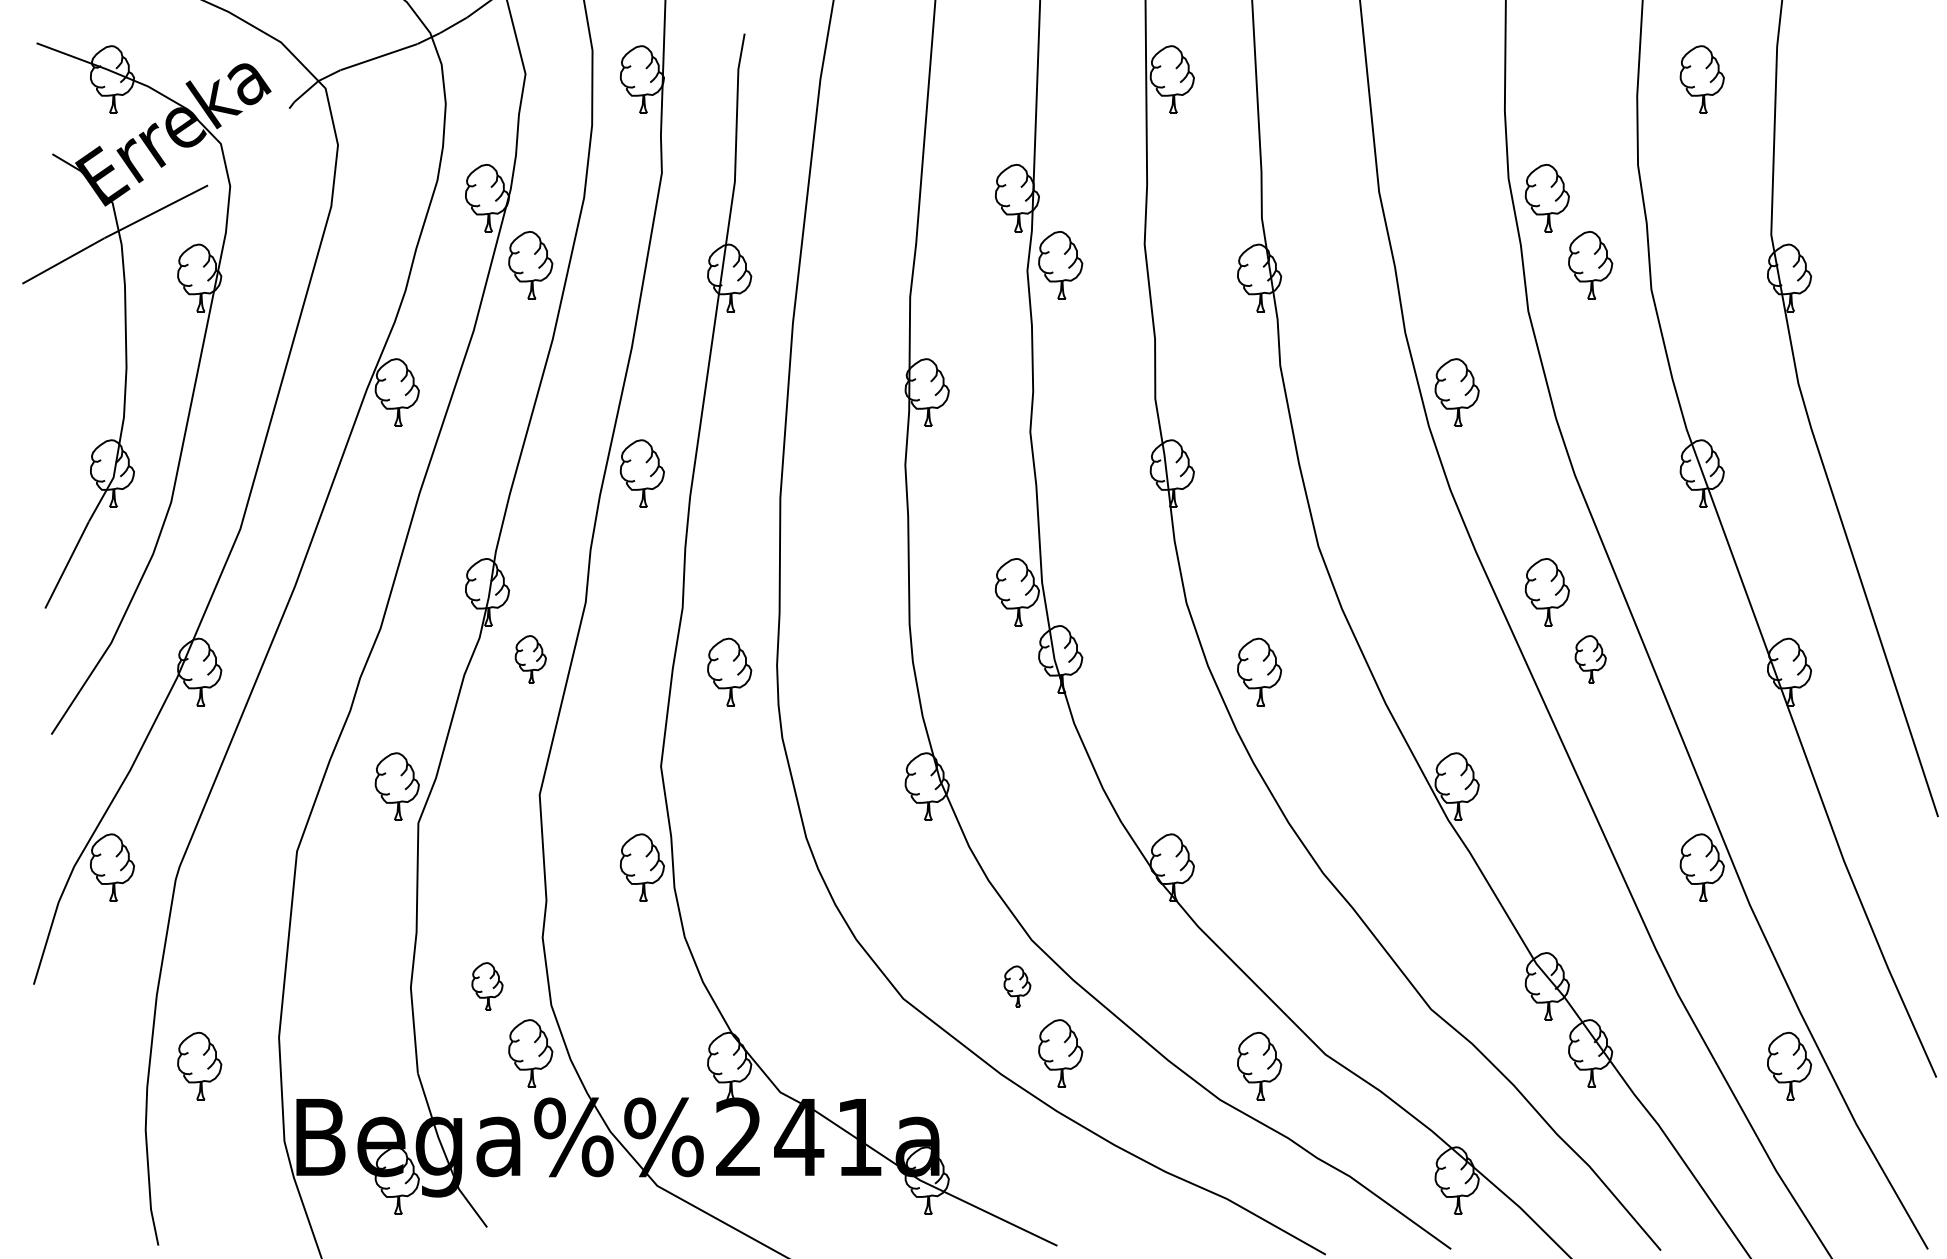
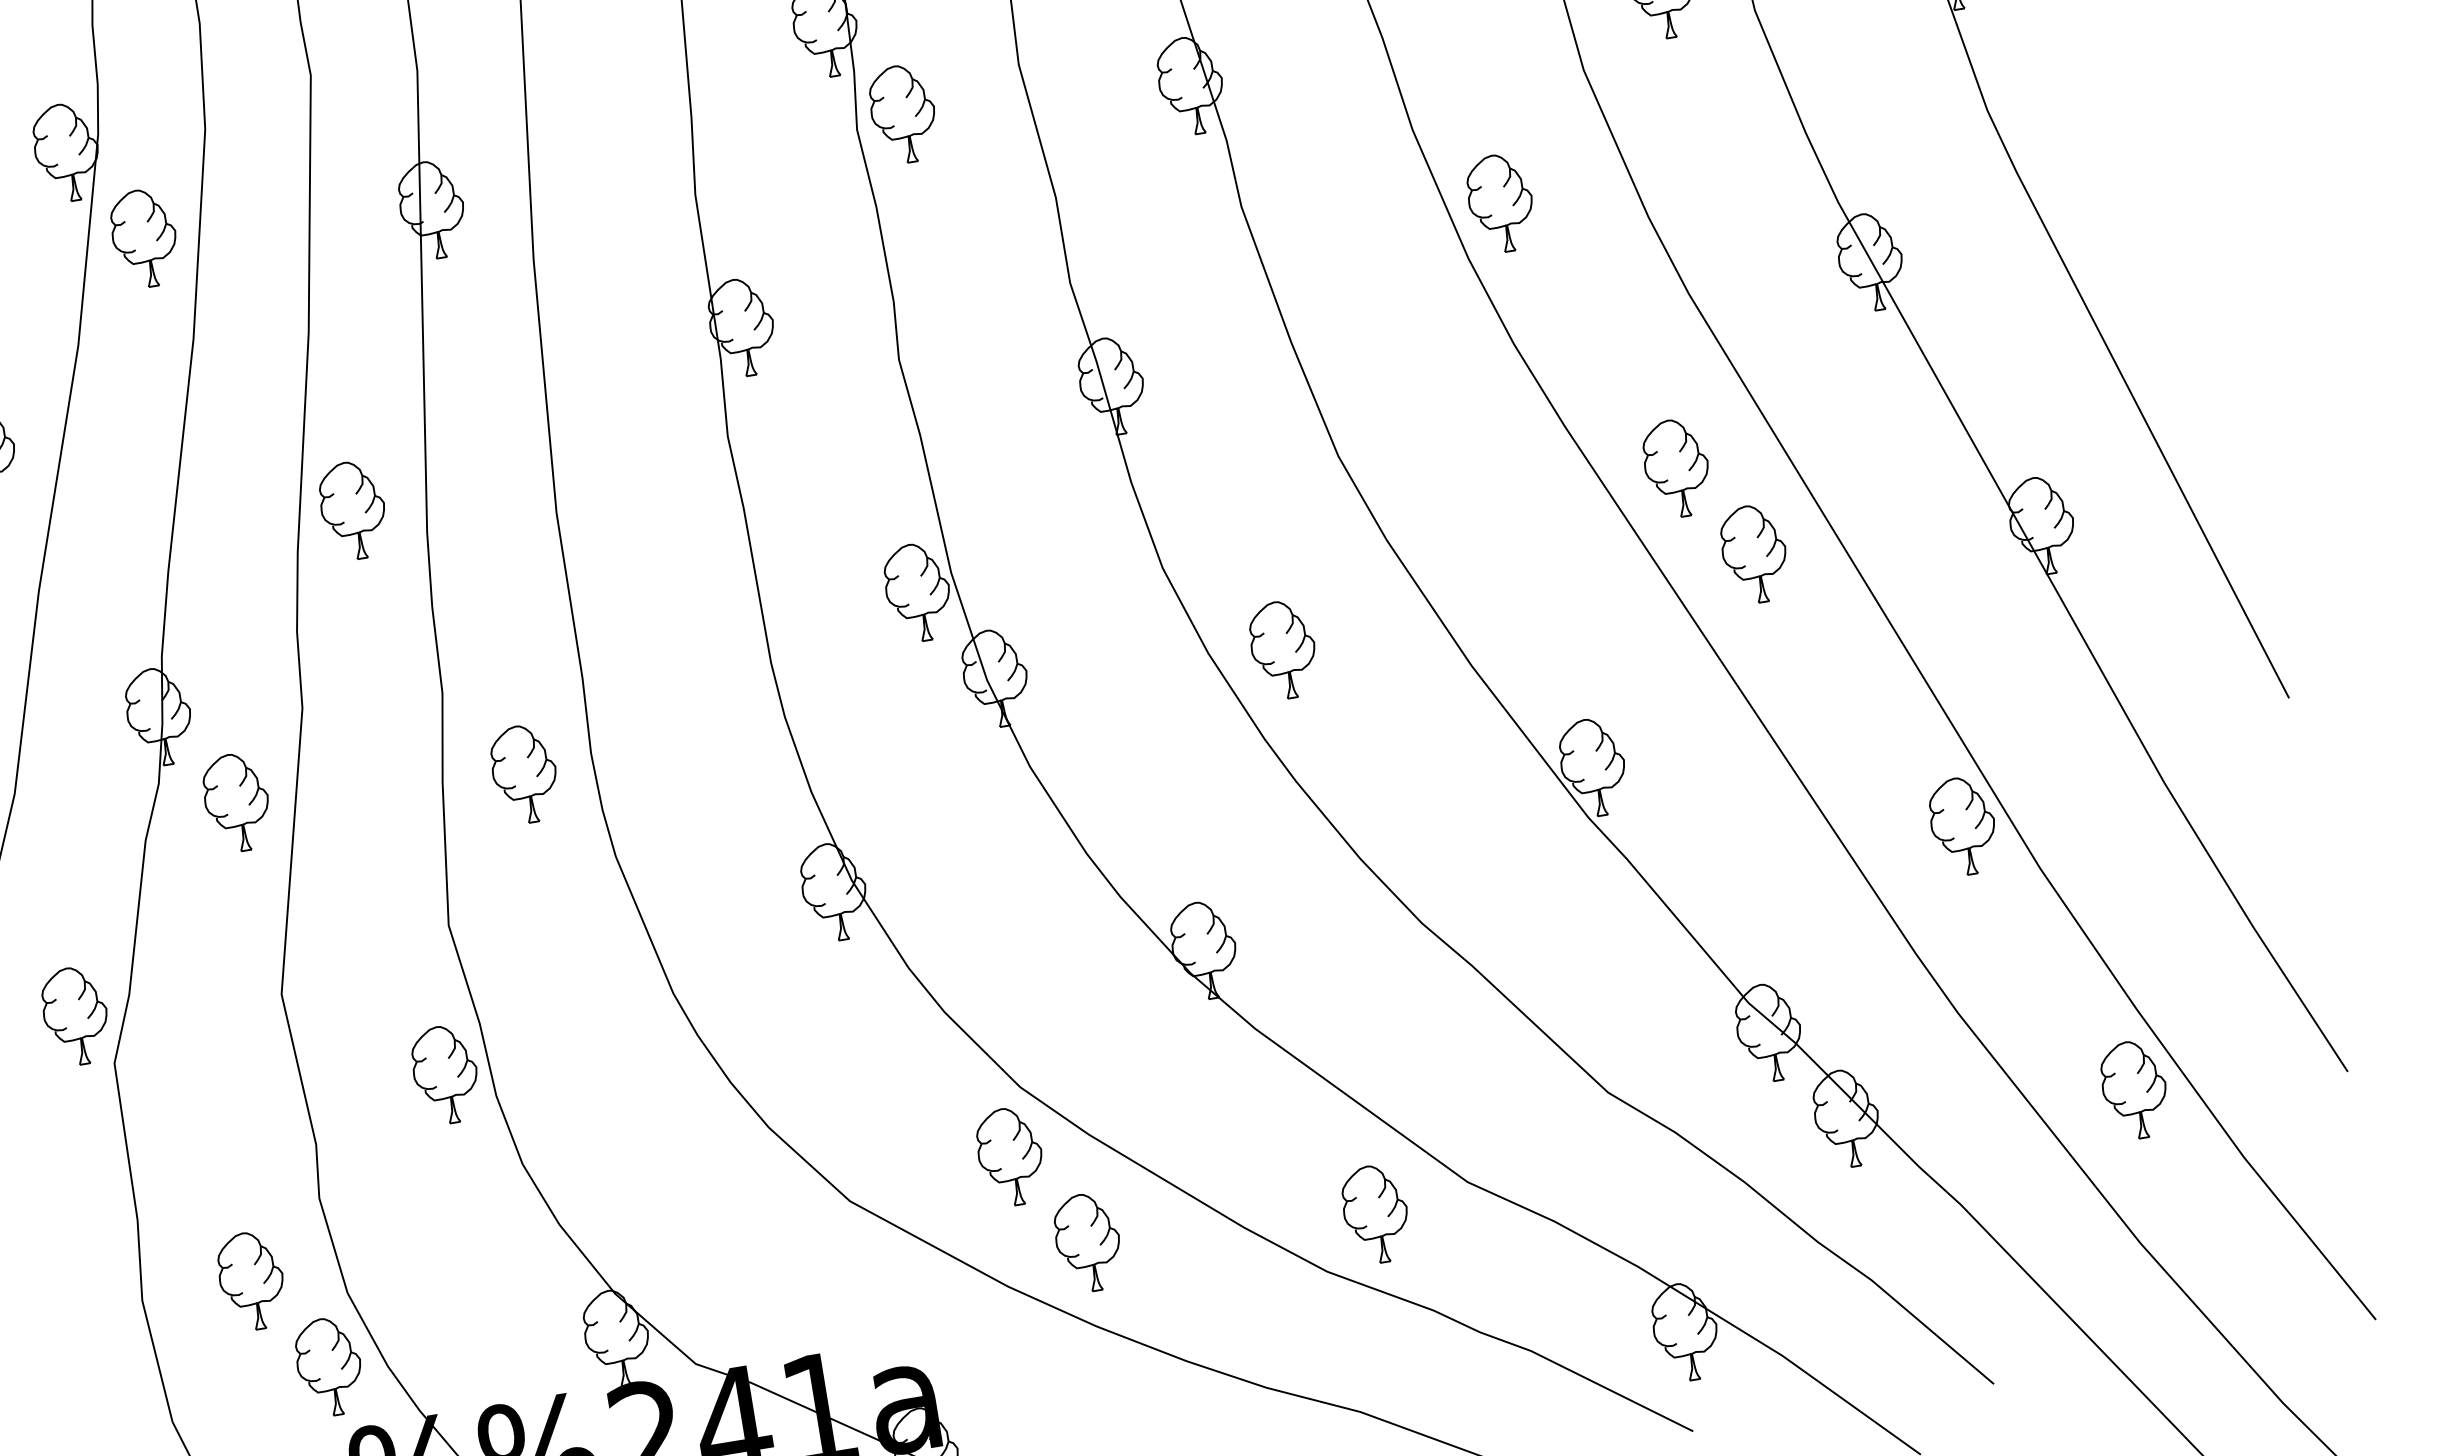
part: (530, 659) -> (236, 802), size x1.43
part: (1590, 659) -> (1754, 554), size x1.43
part: (487, 986) -> (251, 1281), size x1.43
part: (1017, 986) -> (1010, 1156), size x1.67

